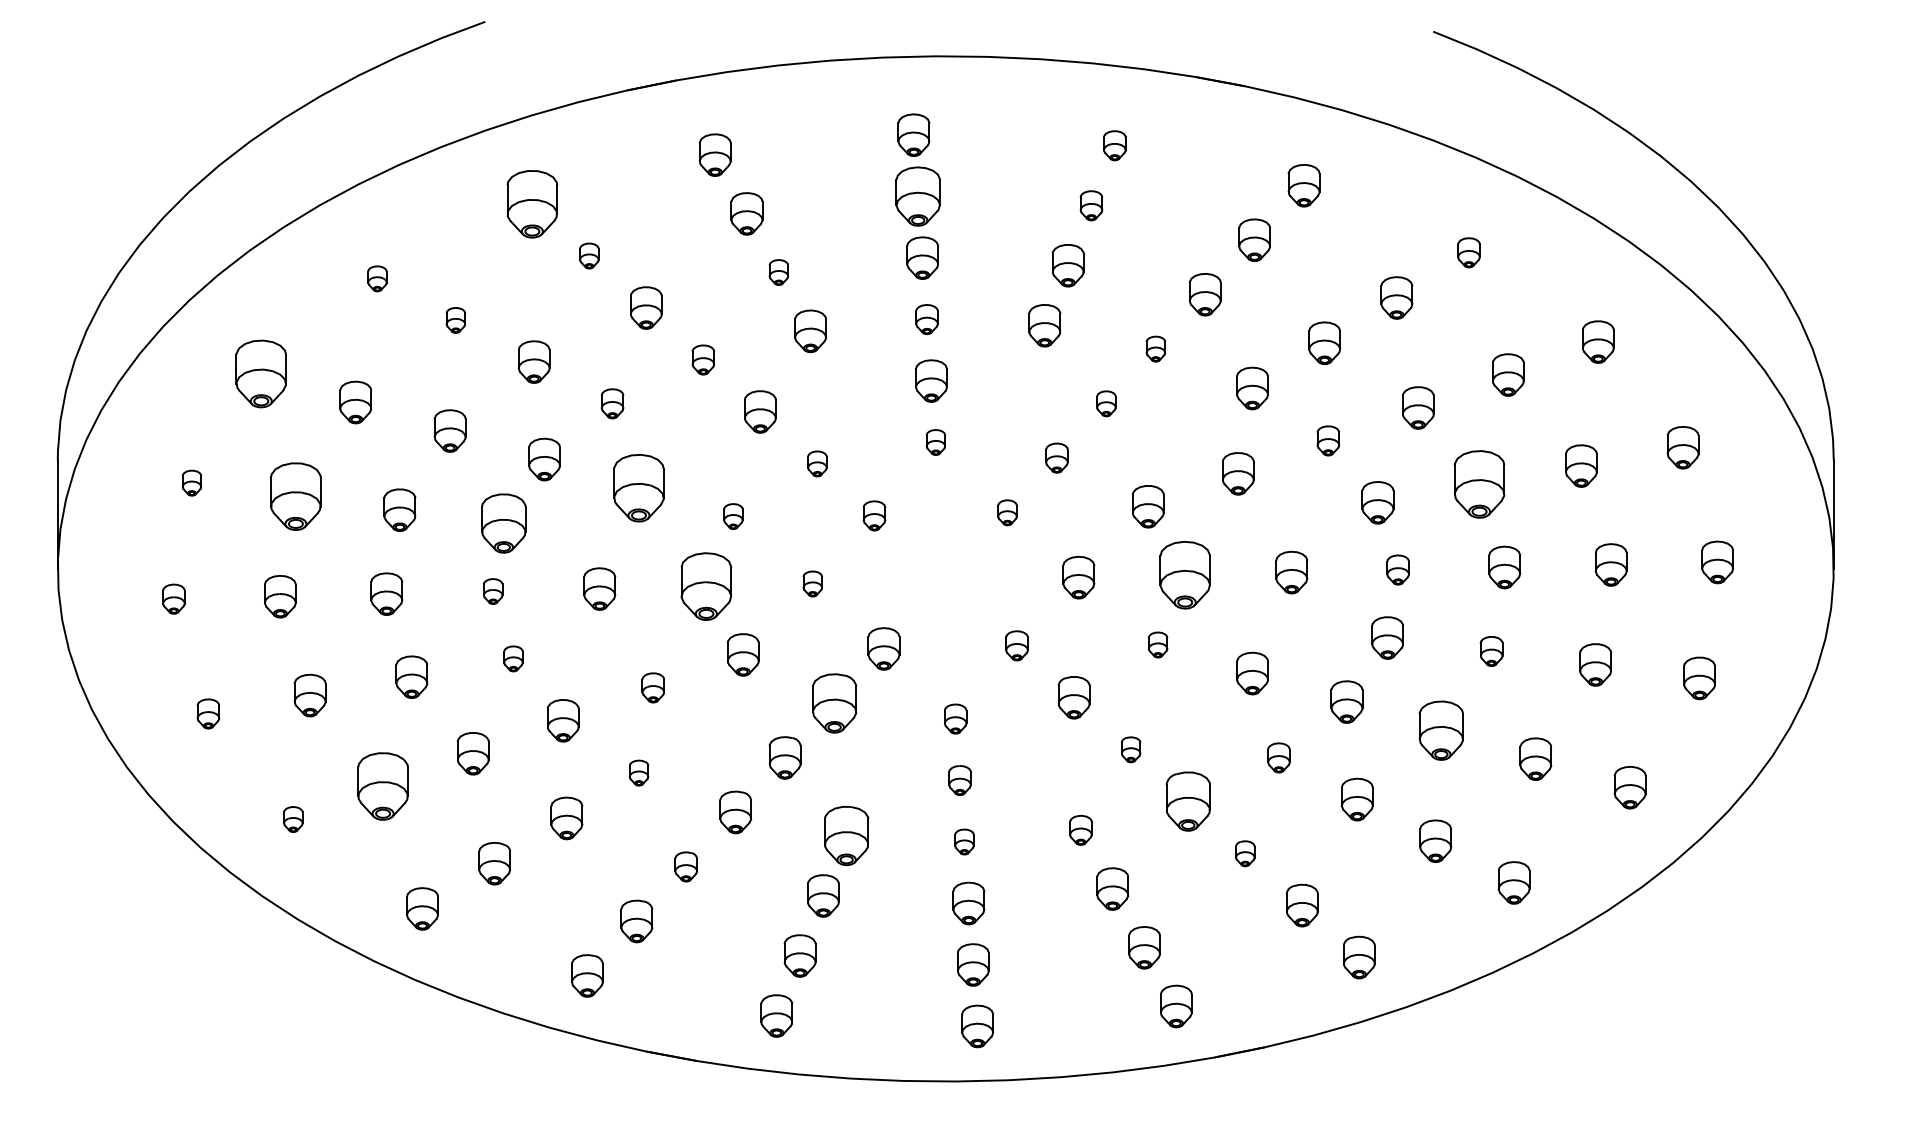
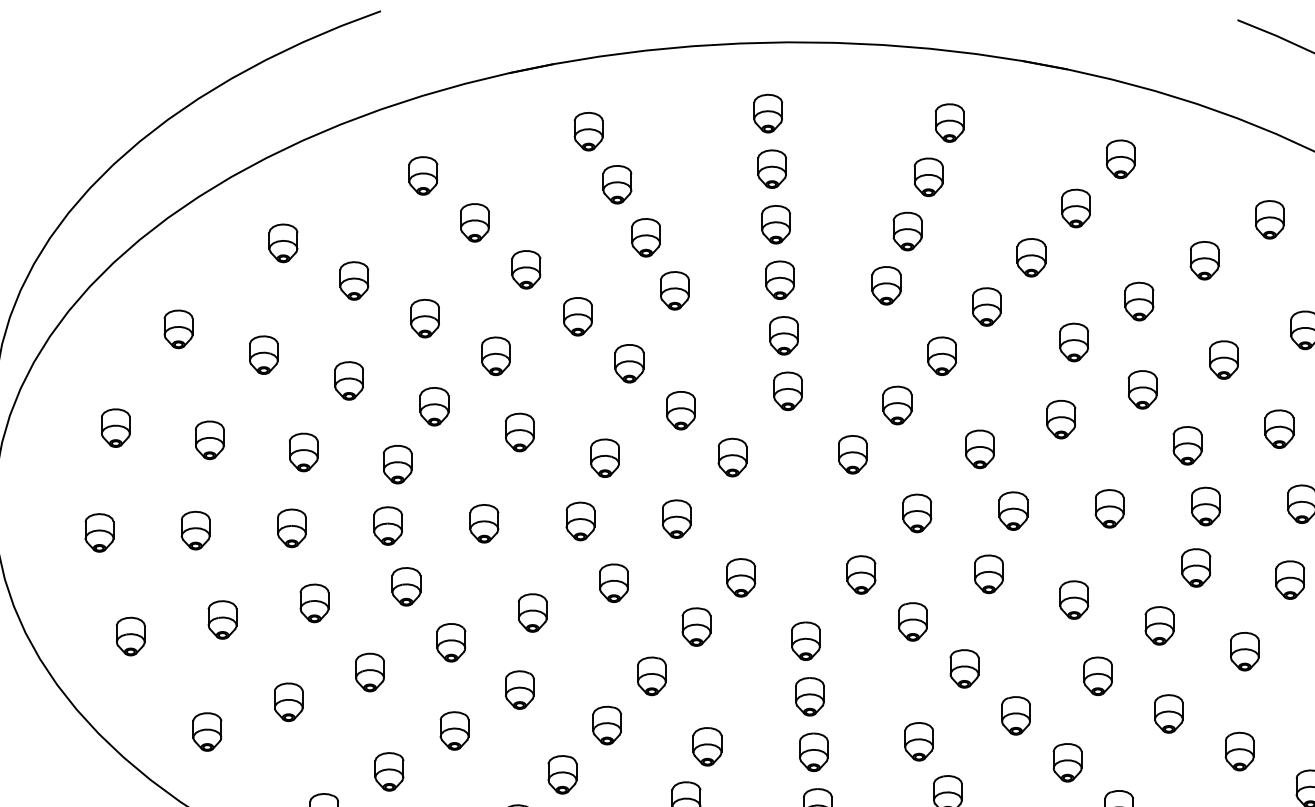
part: (1114, 145) -> (949, 122), size x1.43
part: (918, 196) -> (772, 169), size x0.71
part: (531, 203) -> (422, 175), size x0.62
part: (1091, 205) -> (928, 177), size x1.43
part: (1468, 252) -> (1269, 219), size x1.43
part: (589, 255) -> (475, 222), size x1.67
part: (778, 272) -> (645, 237), size x1.67
part: (377, 278) -> (283, 243), size x1.67
part: (926, 319) -> (779, 280), size x1.43
part: (455, 320) -> (353, 281), size x1.67
part: (1155, 348) -> (986, 306), size x1.67
part: (703, 359) -> (578, 316), size x1.43
part: (261, 373) -> (178, 328), size x0.62
part: (612, 403) -> (495, 356), size x1.43
part: (1106, 403) -> (942, 356), size x1.67
part: (1328, 440) -> (1142, 389), size x1.43
part: (935, 442) -> (787, 391), size x1.67
part: (1056, 457) -> (897, 404), size x1.43
part: (817, 463) -> (681, 410), size x1.67
part: (191, 482) -> (115, 427), size x1.67
part: (1479, 484) -> (1279, 429), size x0.62
part: (638, 487) -> (519, 431), size x0.62
part: (295, 496) -> (209, 440), size x0.62
part: (1007, 512) -> (852, 454), size x1.67
part: (874, 515) -> (732, 457), size x1.43
part: (733, 516) -> (605, 458), size x1.67
part: (503, 523) -> (397, 464), size x0.71
part: (1397, 569) -> (1205, 506), size x1.43
part: (1185, 574) -> (1013, 510), size x0.62
part: (812, 583) -> (676, 518), size x1.67
part: (705, 586) -> (579, 521), size x0.62
part: (492, 591) -> (387, 525), size x1.67
part: (173, 598) -> (99, 532), size x1.43
part: (1157, 644) -> (988, 573), size x1.67
part: (1016, 645) -> (860, 574), size x1.43
part: (1491, 651) -> (1290, 580), size x1.43
part: (513, 658) -> (406, 586), size x1.67
part: (653, 687) -> (532, 612), size x1.43
part: (834, 703) -> (696, 627), size x0.71
part: (208, 713) -> (130, 636), size x1.43
part: (955, 718) -> (805, 640), size x1.43
part: (1441, 730) -> (1244, 651), size x0.71
part: (1130, 749) -> (963, 668), size x1.67
part: (1278, 757) -> (1097, 675), size x1.43
part: (638, 772) -> (519, 689), size x1.67
part: (959, 780) -> (809, 696), size x1.43
part: (383, 786) -> (288, 702), size x0.62
part: (1187, 801) -> (1015, 715), size x0.71
part: (293, 819) -> (207, 731), size x1.67
part: (1080, 830) -> (918, 741), size x1.43
part: (846, 835) -> (707, 746), size x0.71
part: (964, 841) -> (813, 751), size x1.67
part: (1245, 853) -> (1067, 762), size x1.67
part: (685, 866) -> (561, 774), size x1.43

